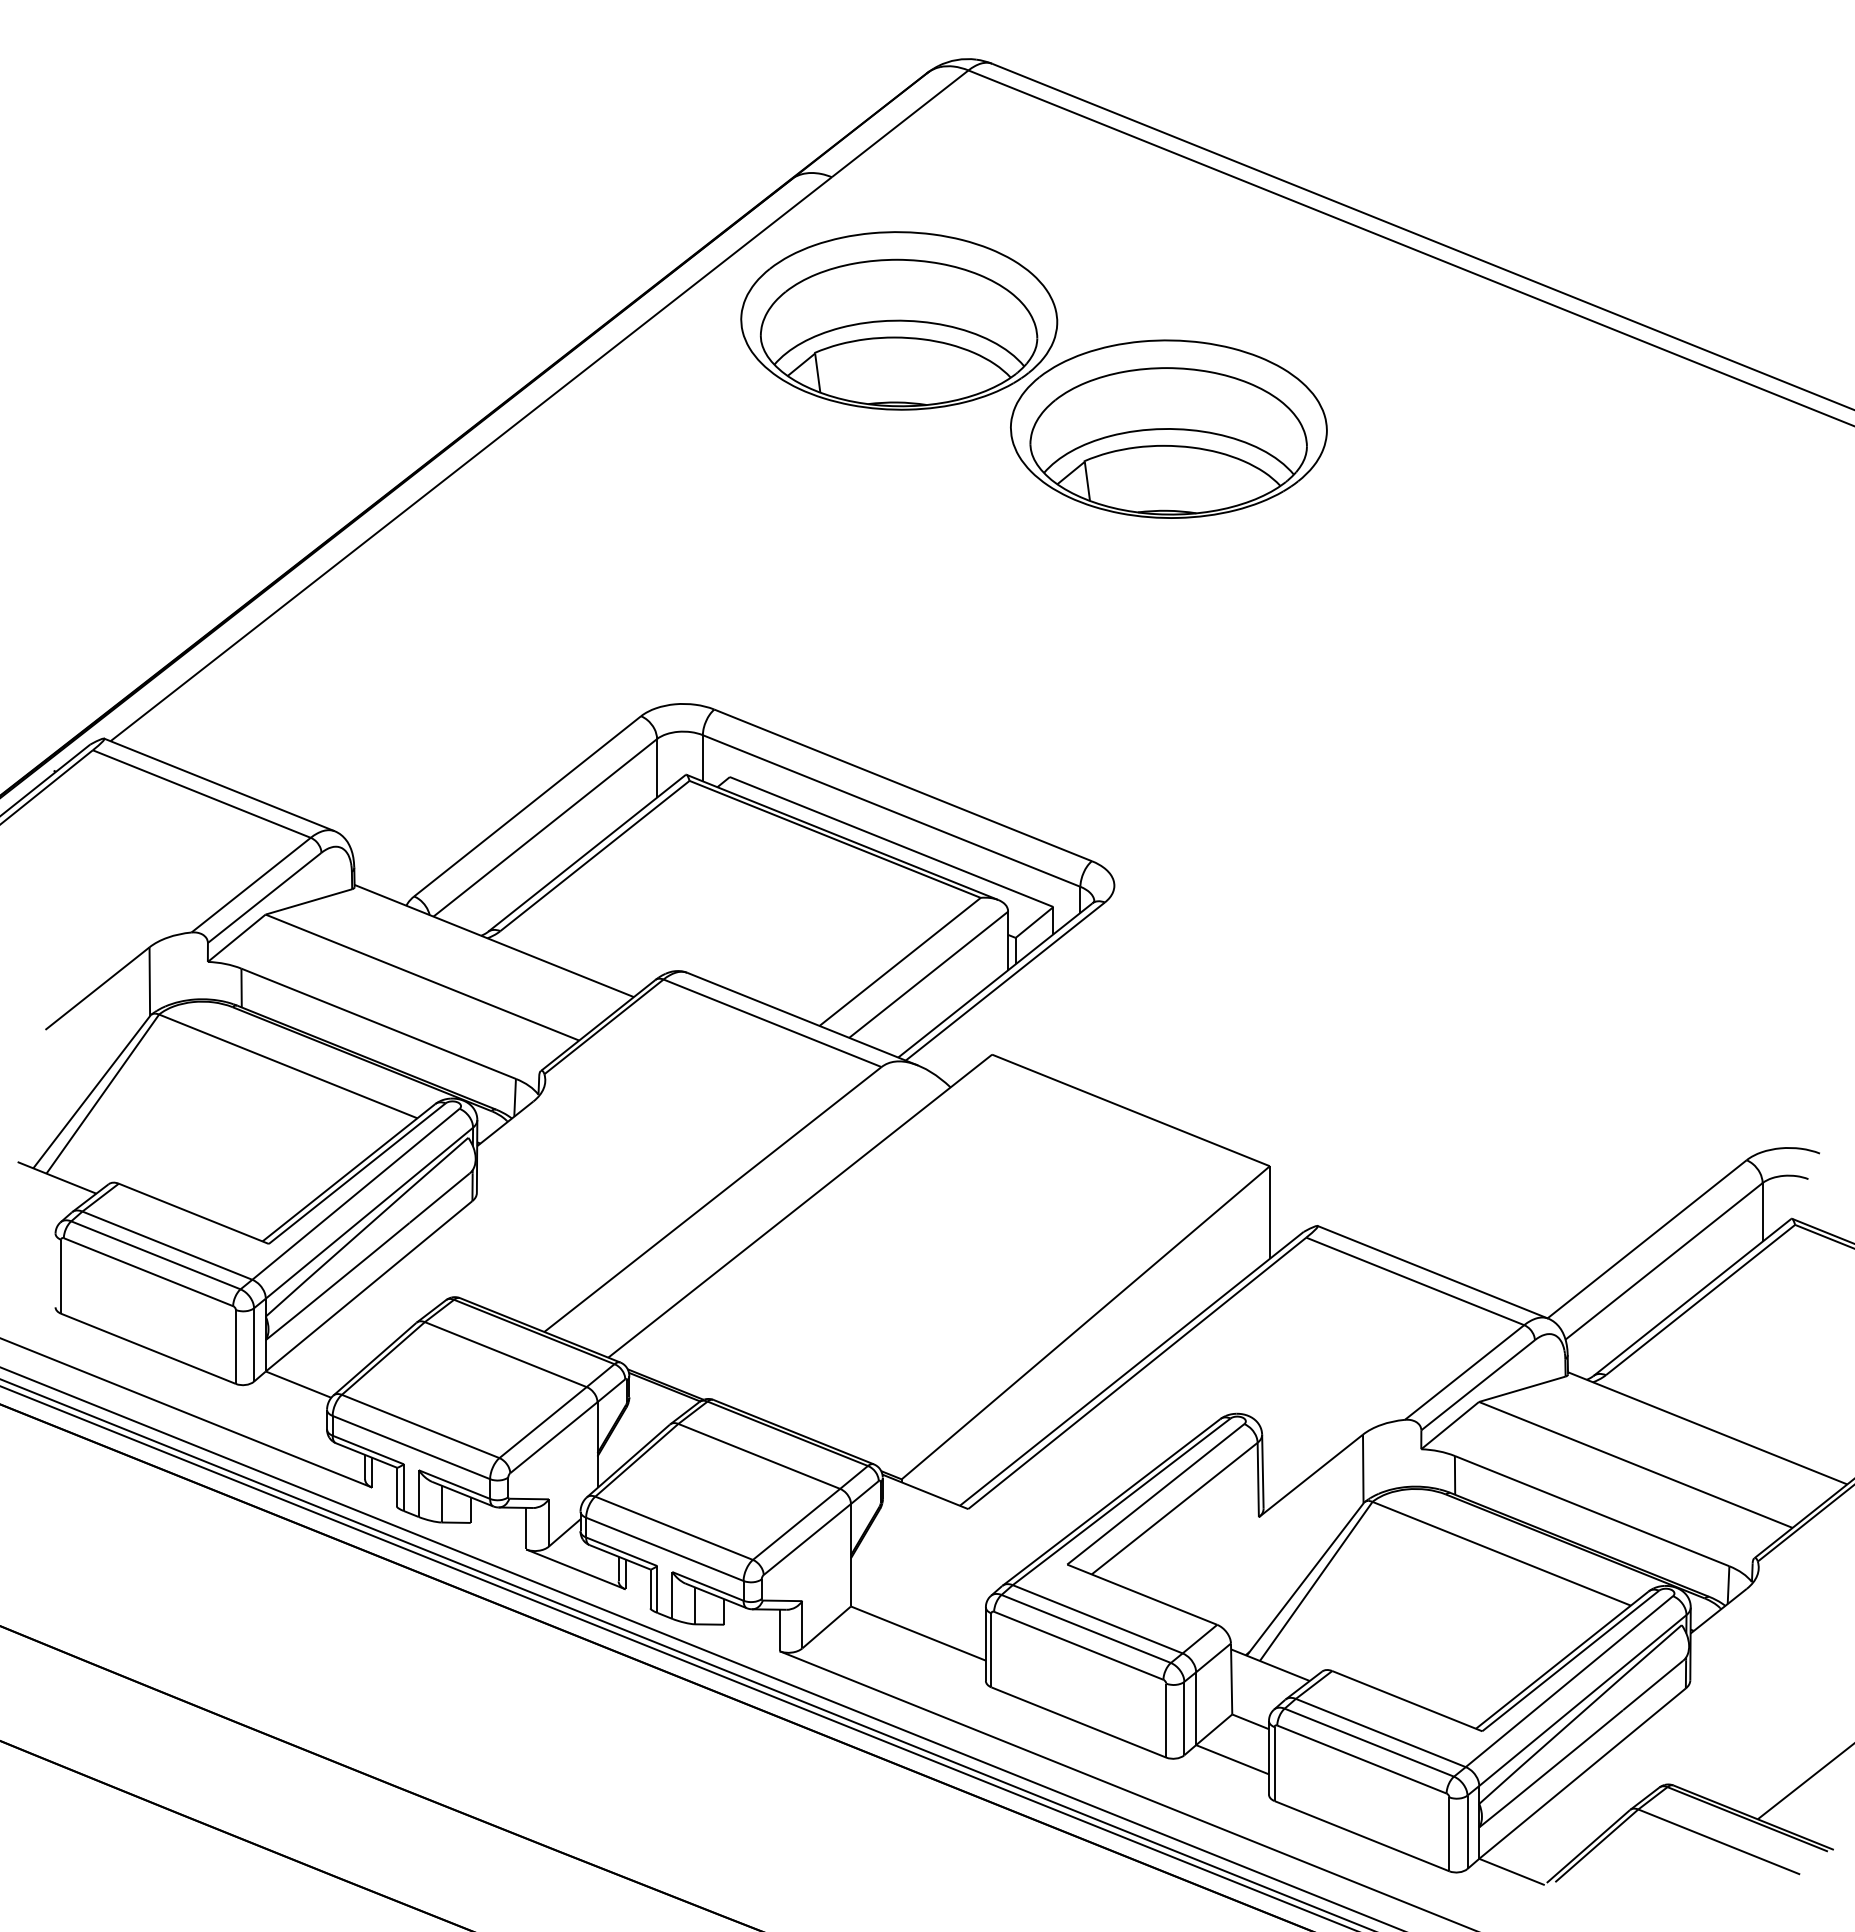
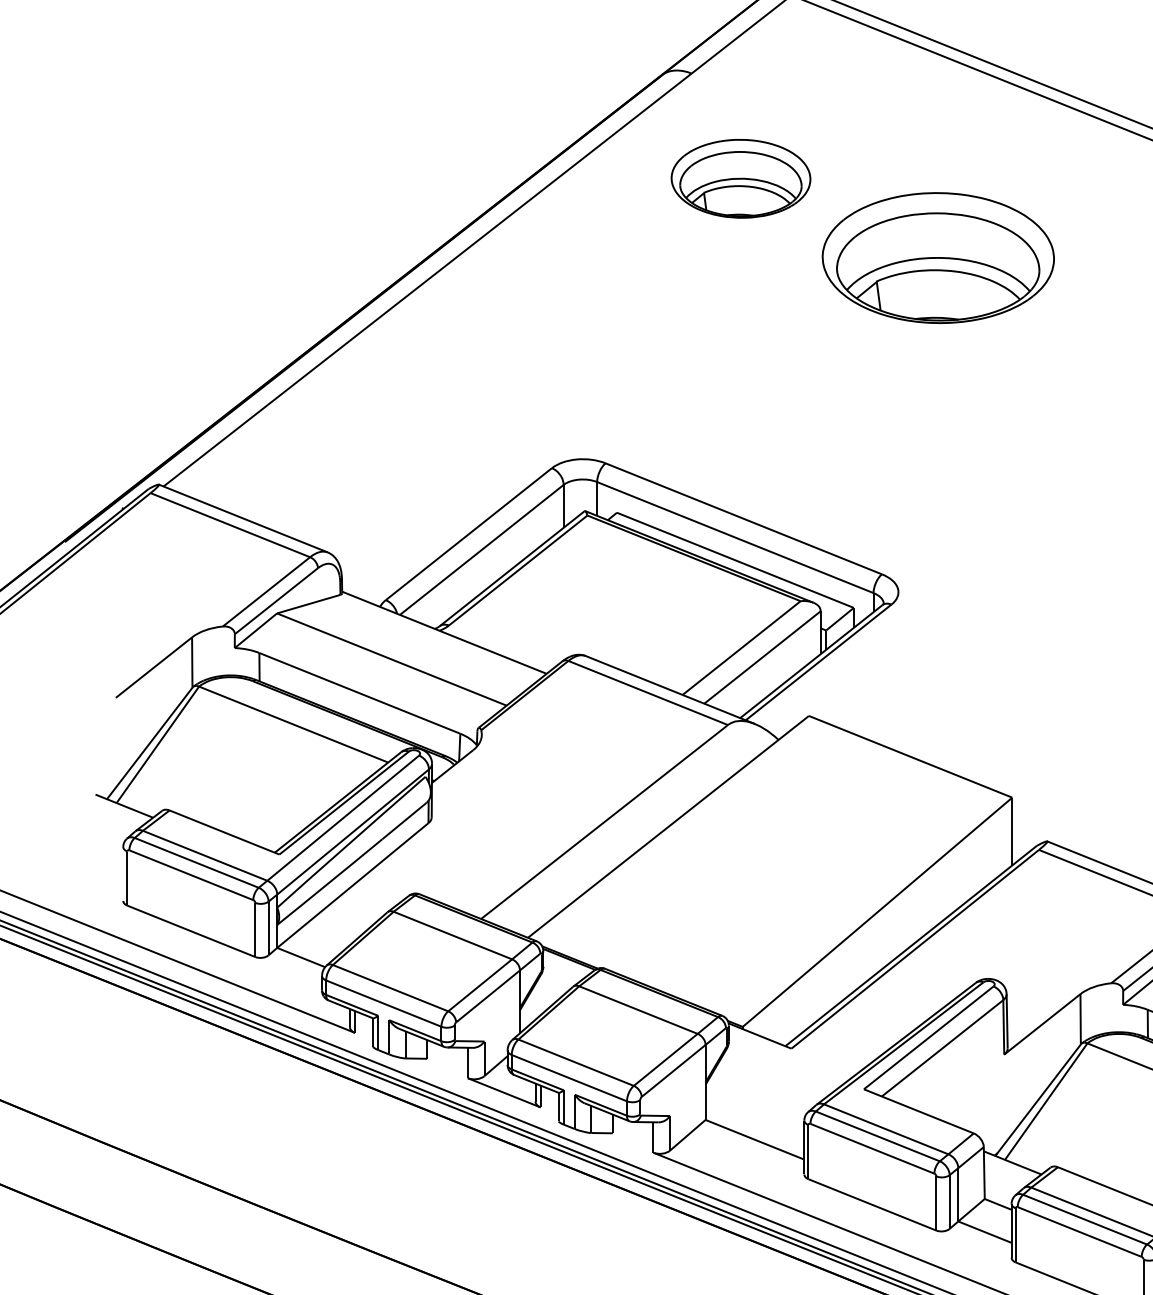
part: (899, 320) -> (741, 178), size x0.6

